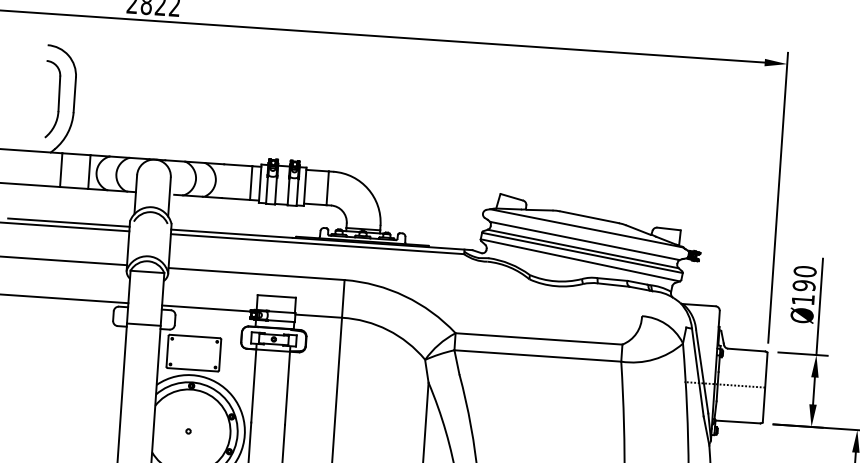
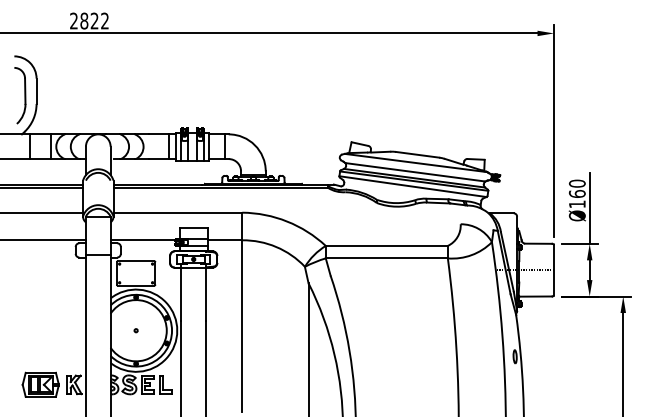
text: (802, 286) -> (576, 194), Ø190 -> Ø160

